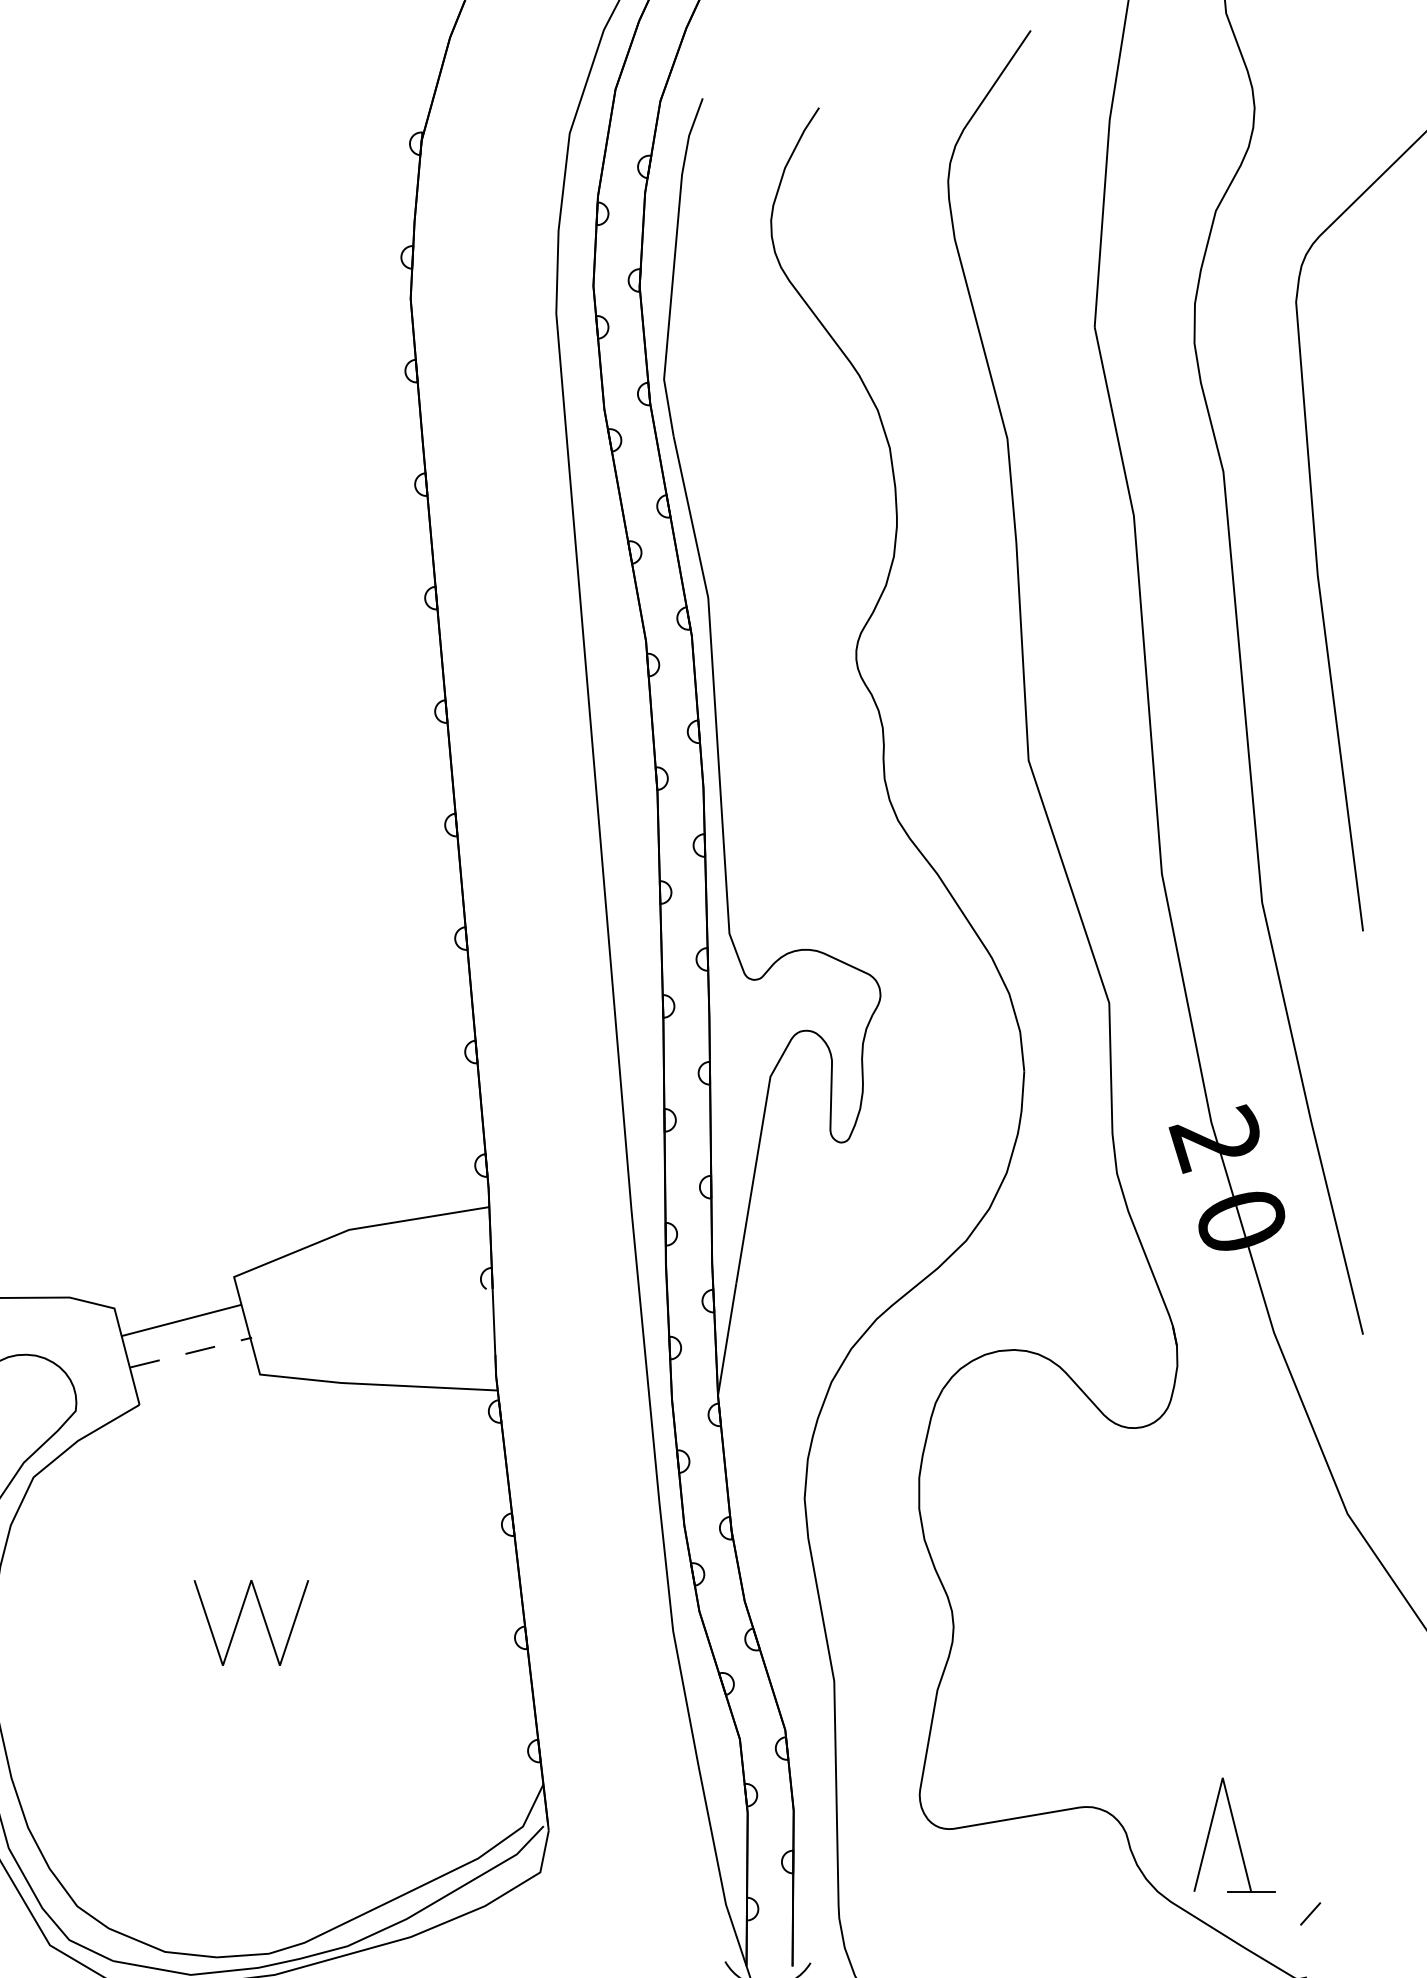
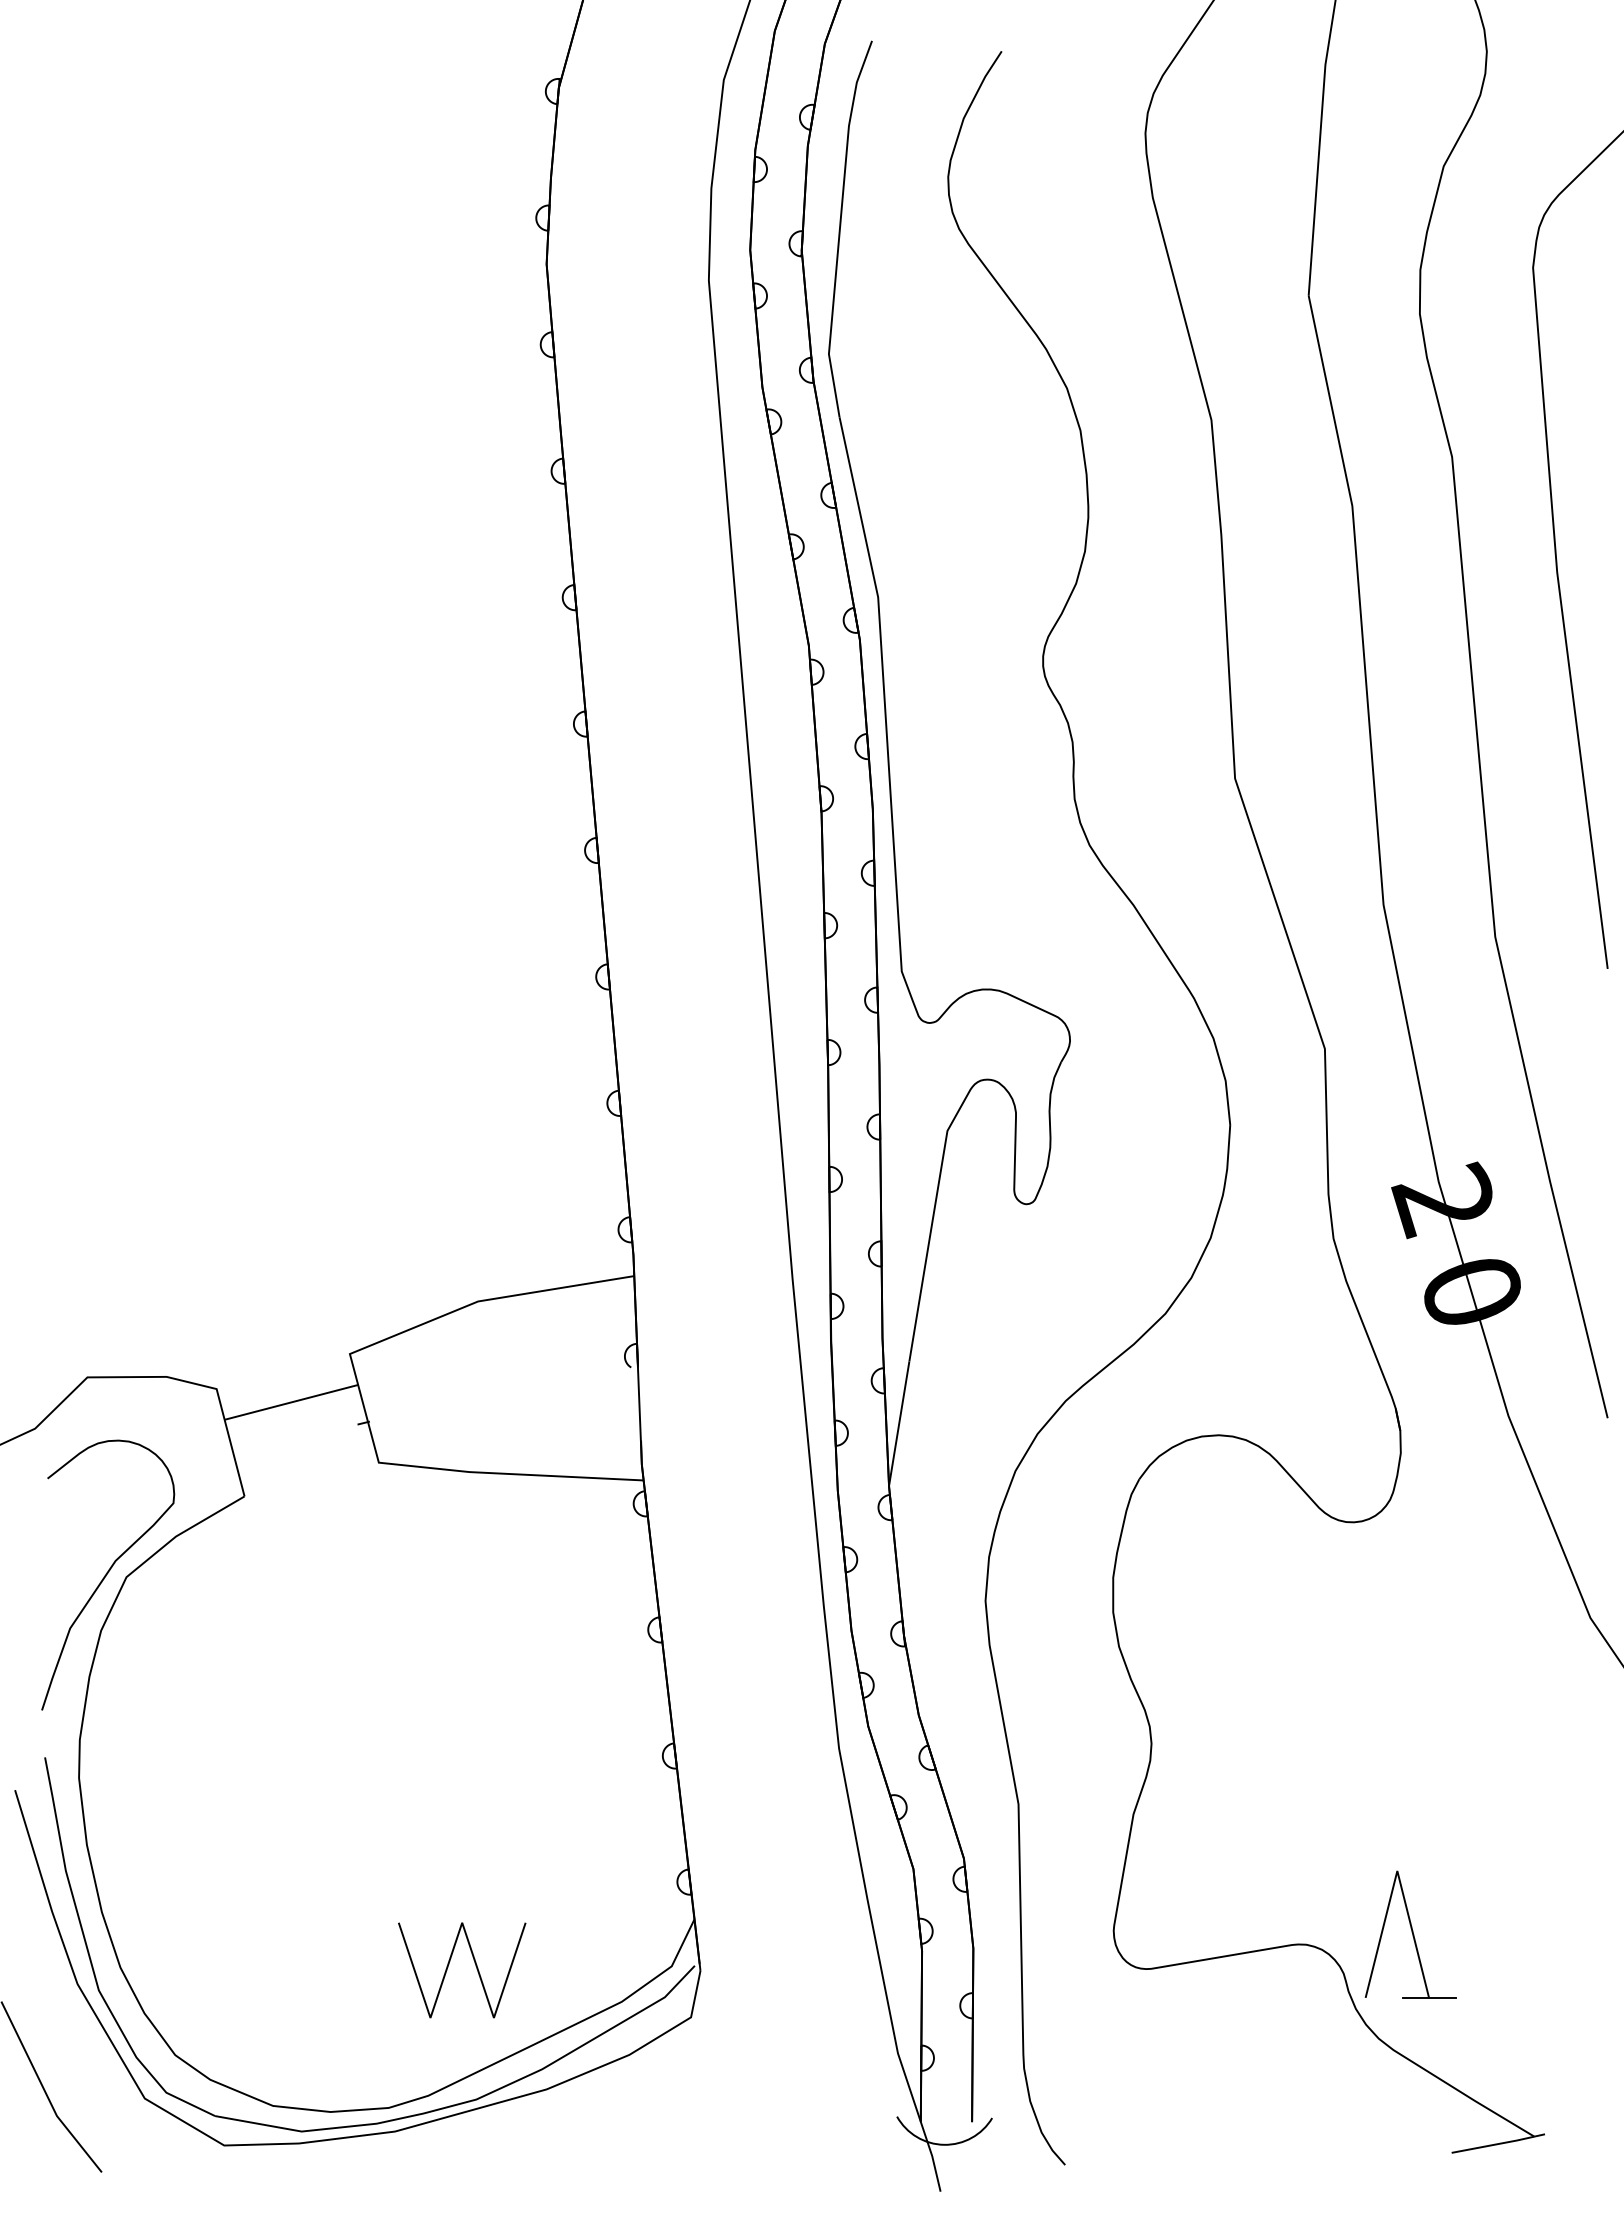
line: (199, 1350) -> (311, 1435), removed
line: (144, 1363) -> (250, 1450), removed
line: (263, 1619) -> (475, 1966), moved
part: (1234, 1834) -> (1410, 1934), moved
line: (1309, 1913) -> (1548, 2063), removed

